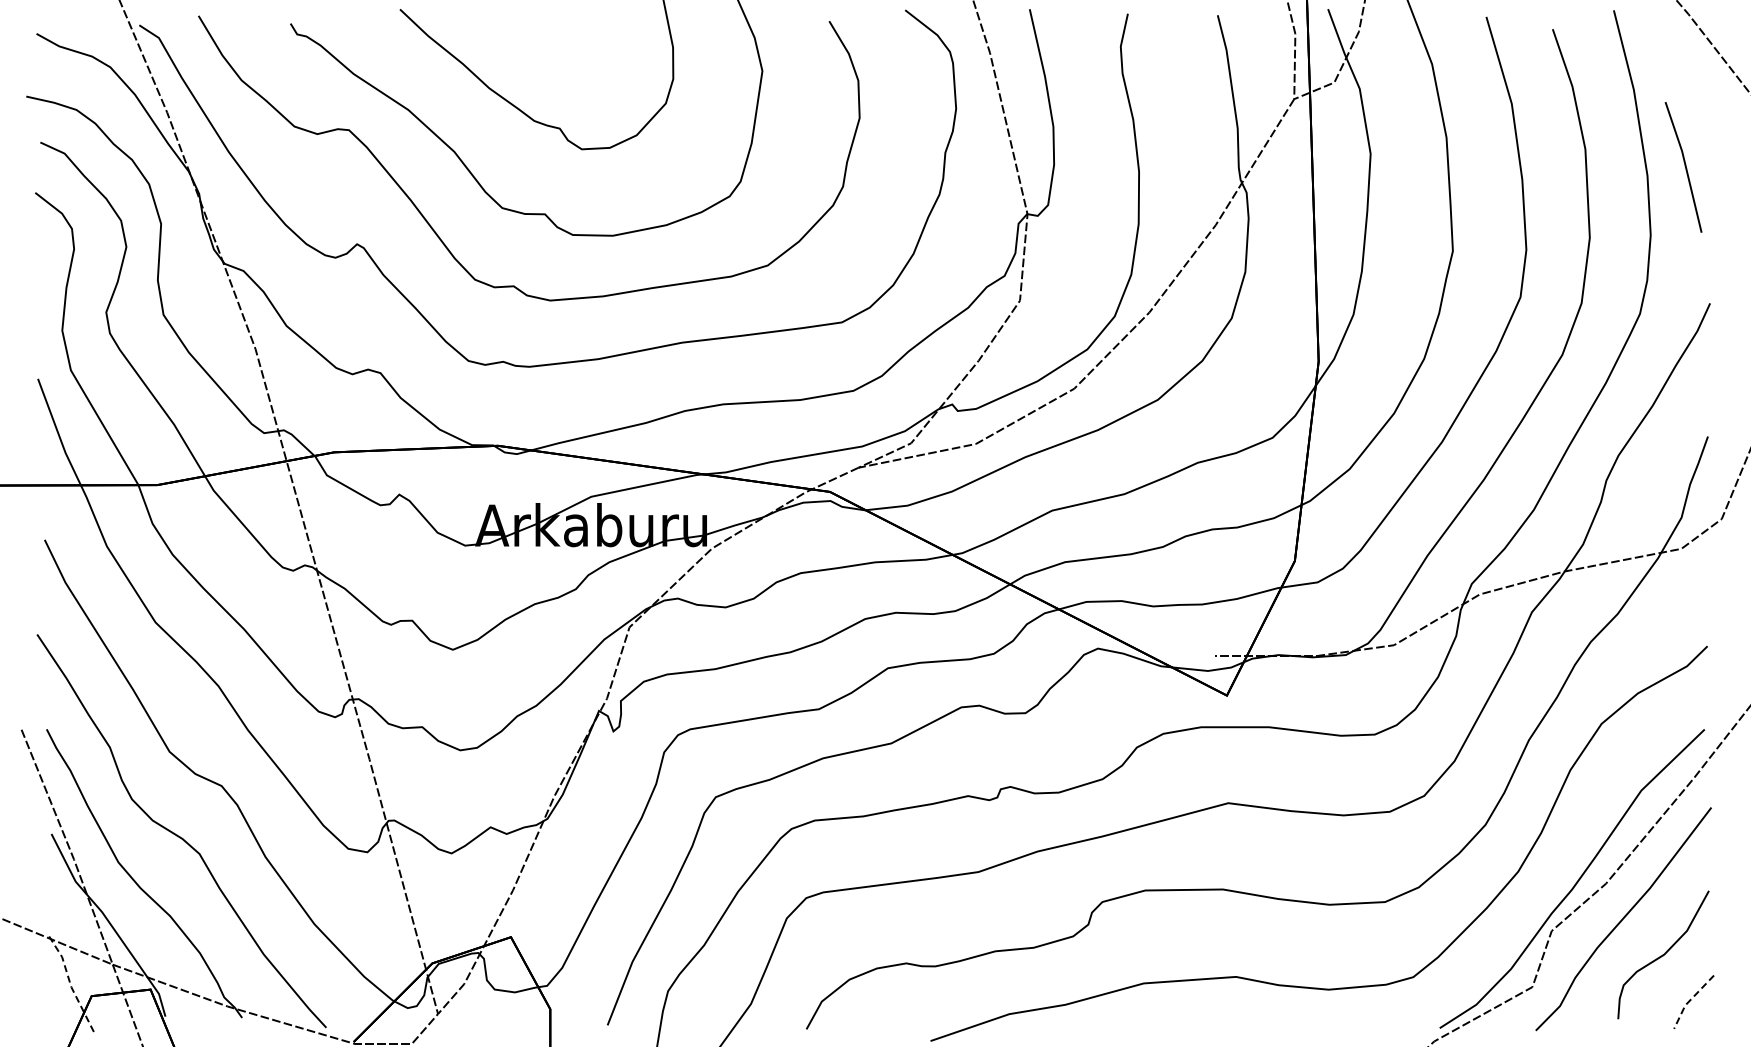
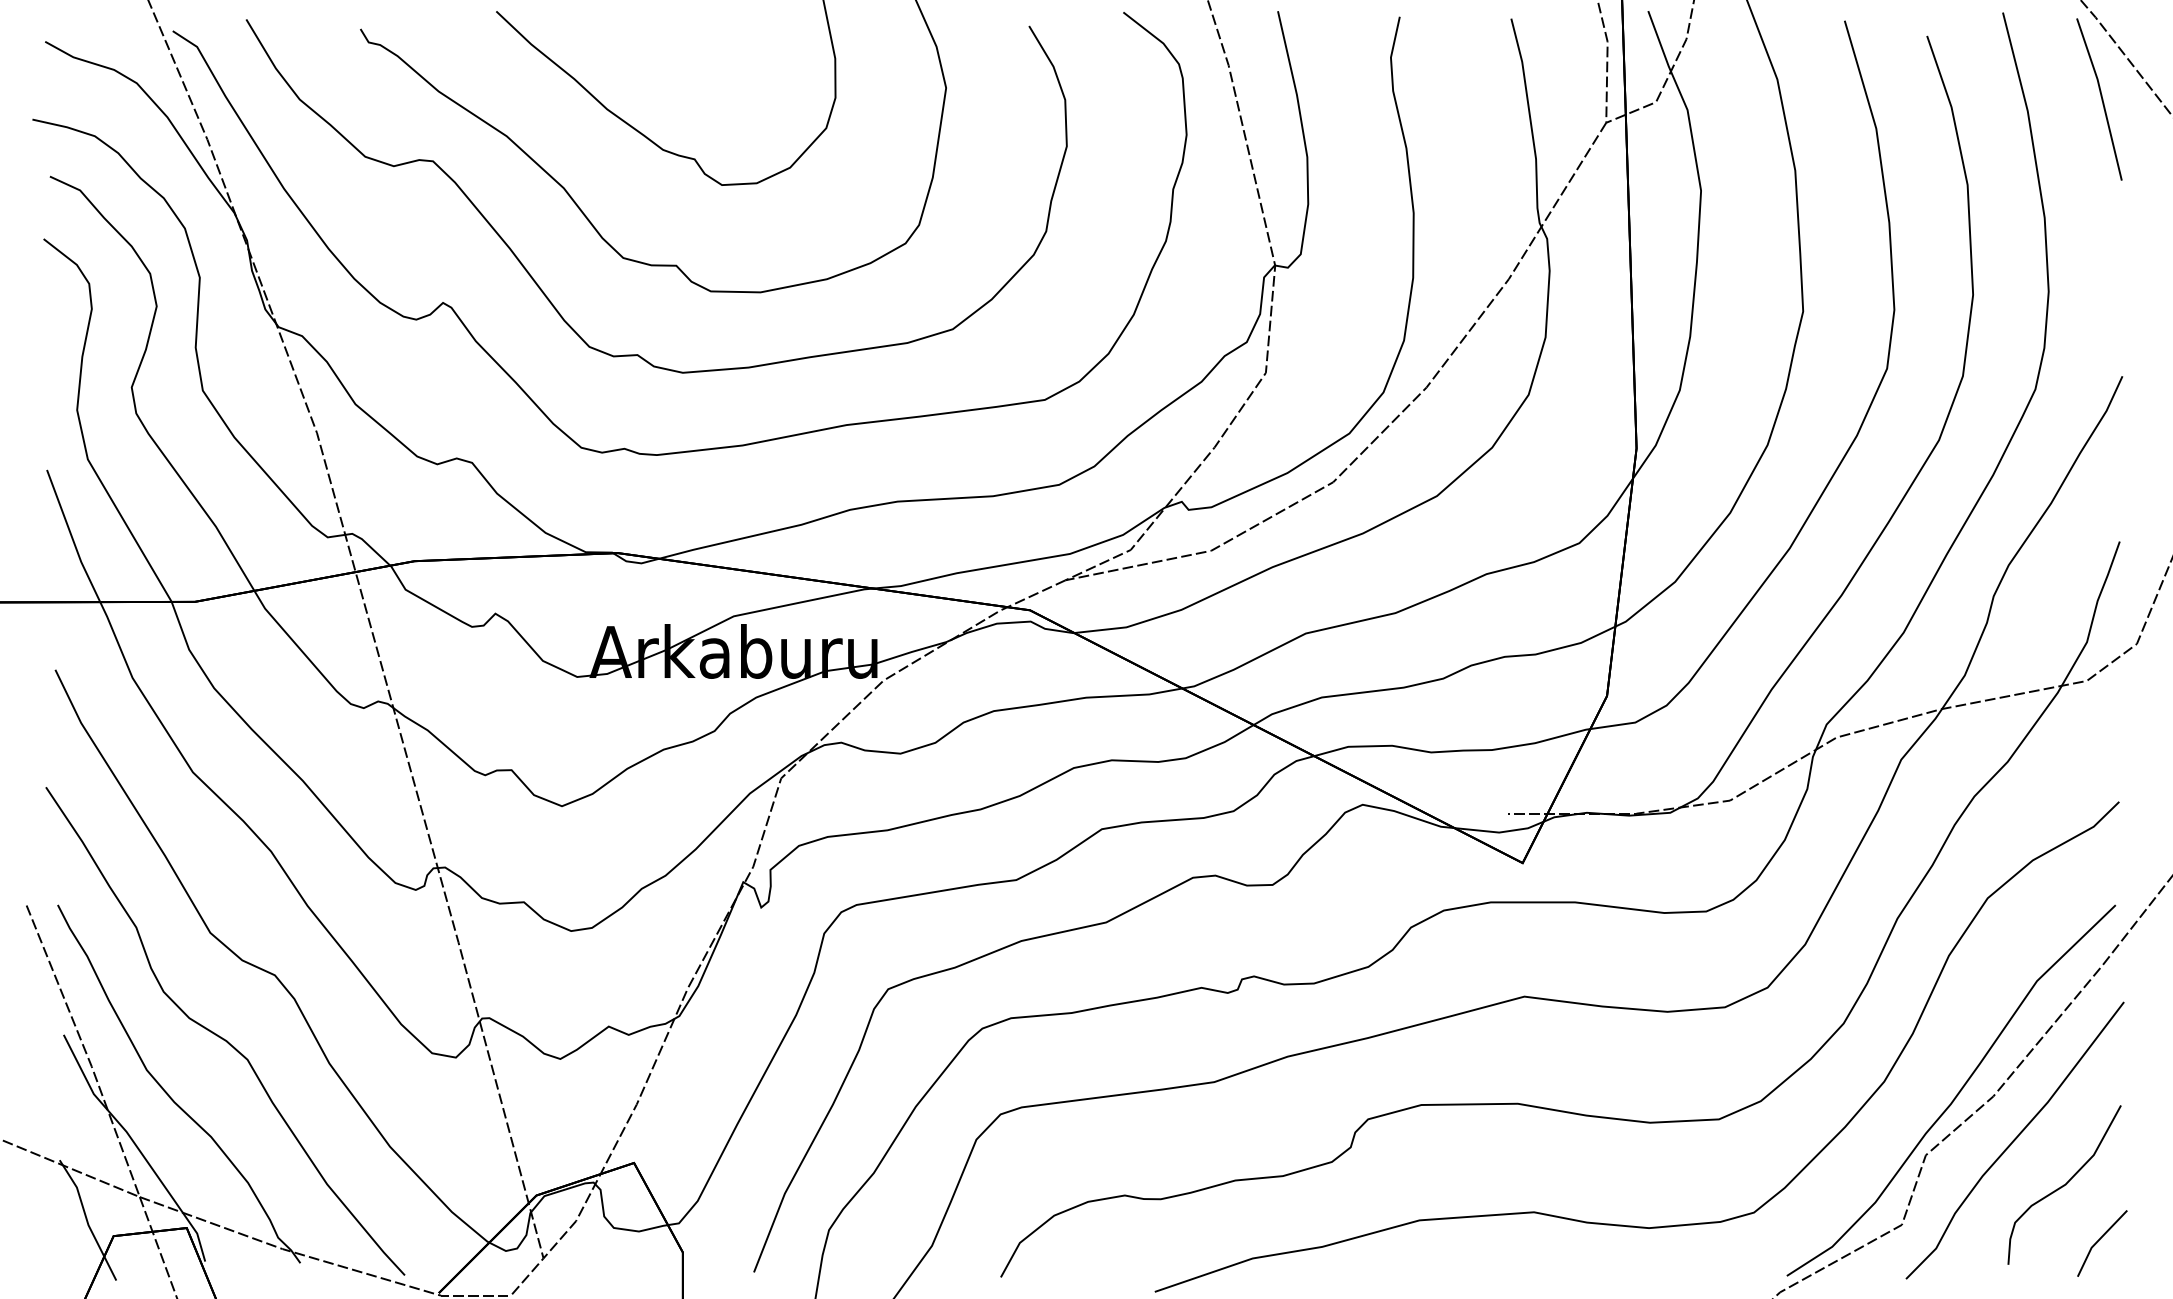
line: (1684, 166) -> (2100, 98), moved
line: (70, 983) -> (87, 1220), dashed -> solid
line: (1690, 1000) -> (2098, 1241), dashed -> solid

